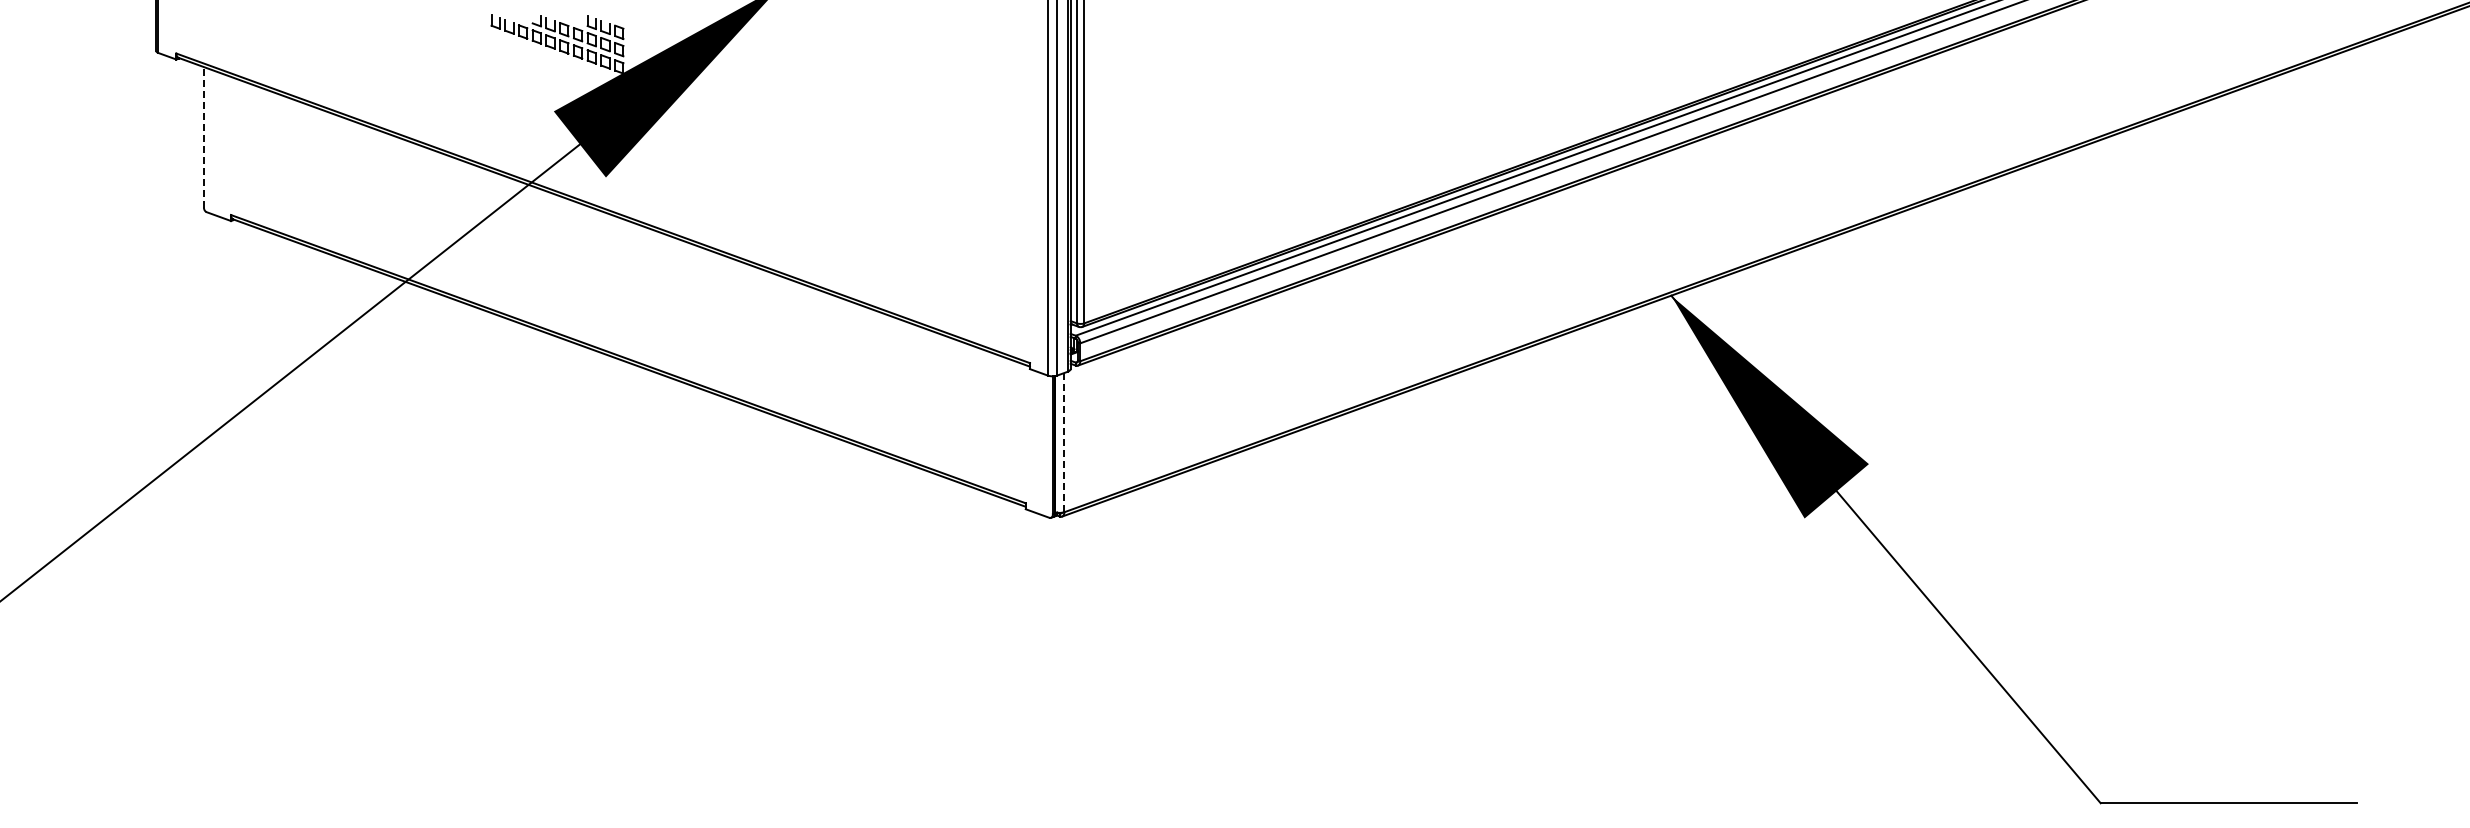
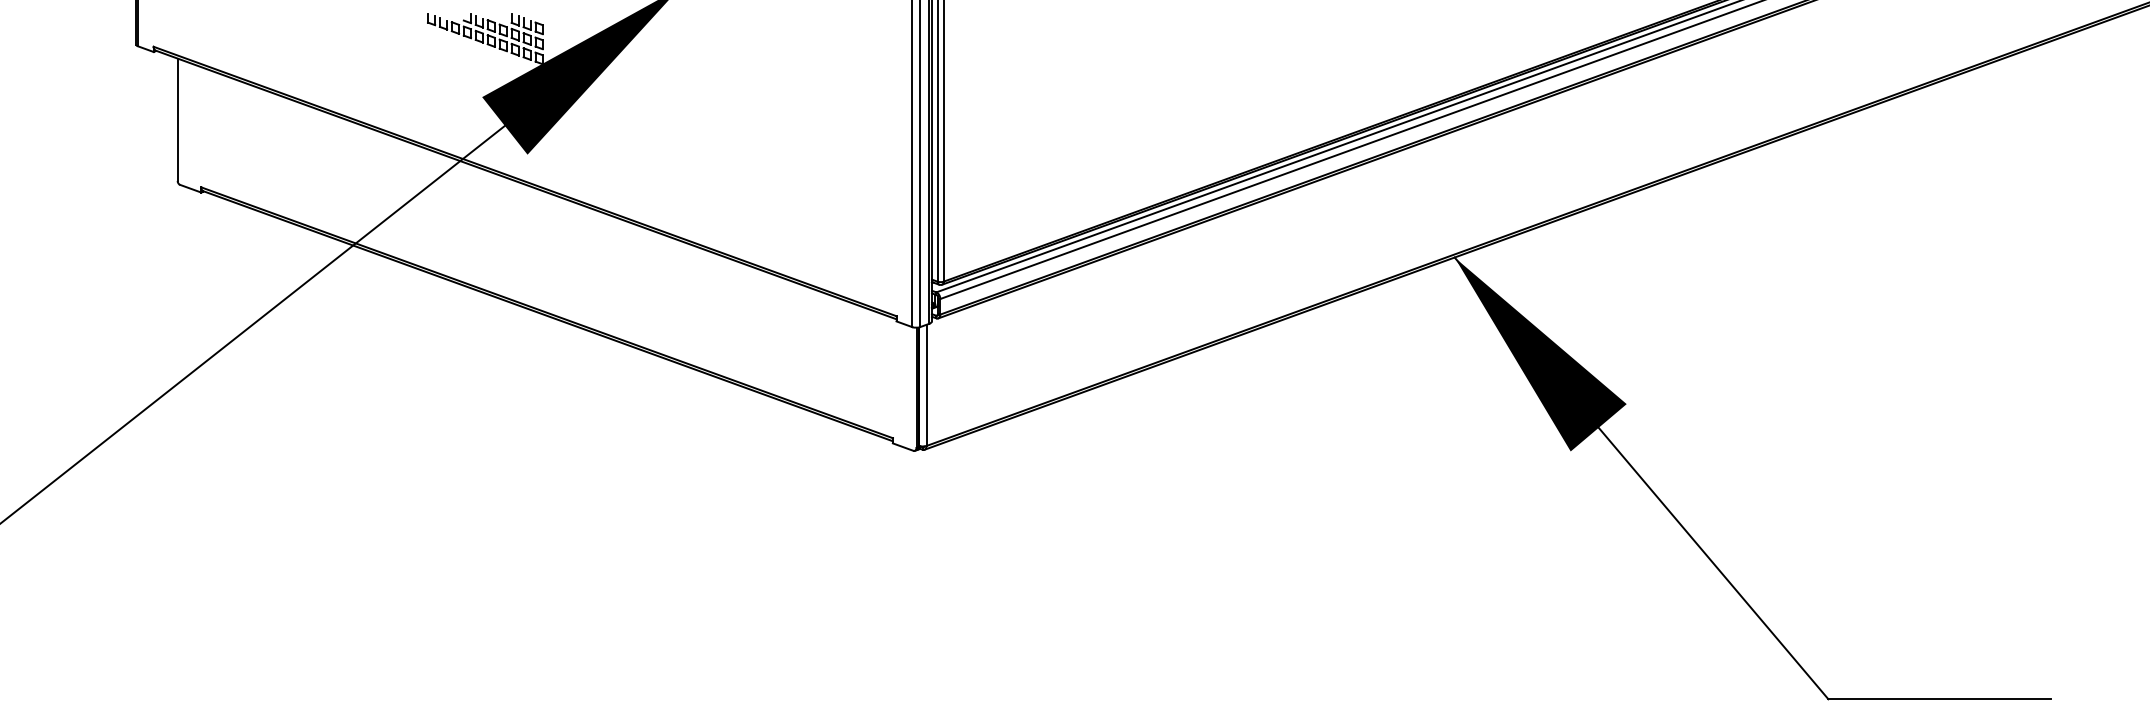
line: (203, 136) -> (177, 118), dashed -> solid
line: (1064, 442) -> (926, 385), dashed -> solid

